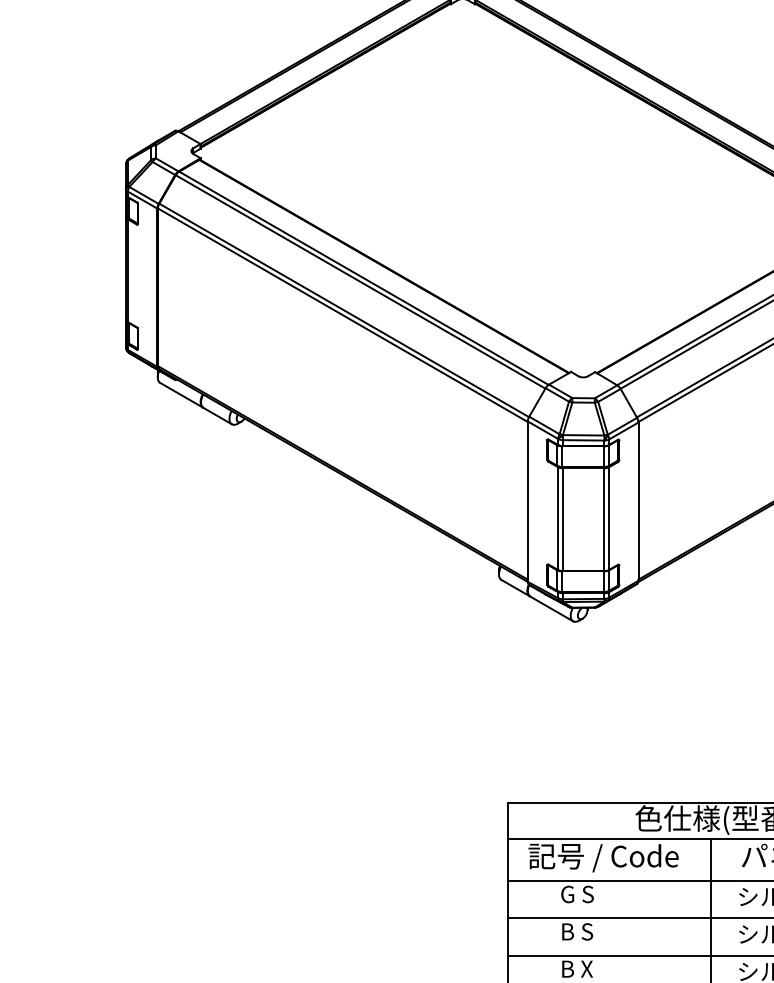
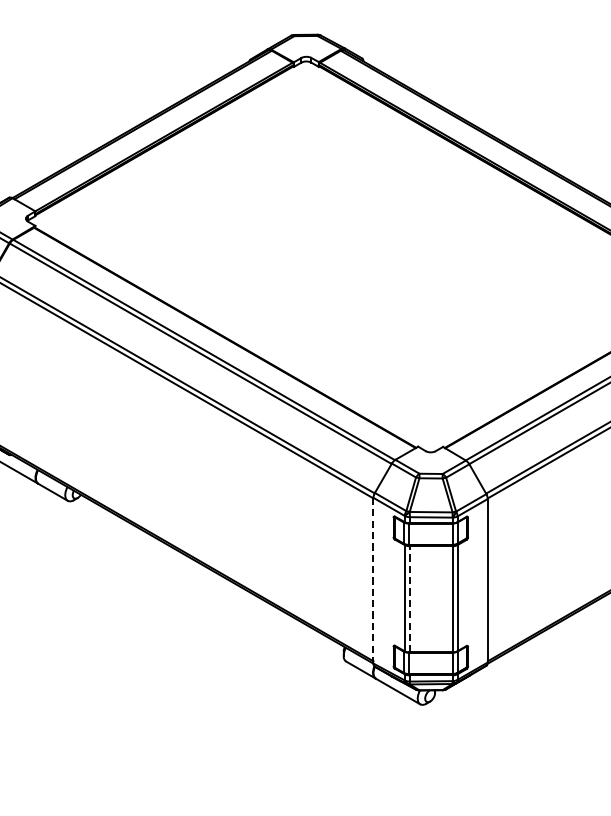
line: (527, 502) -> (373, 581), solid -> dashed
line: (562, 519) -> (409, 599), solid -> dashed

